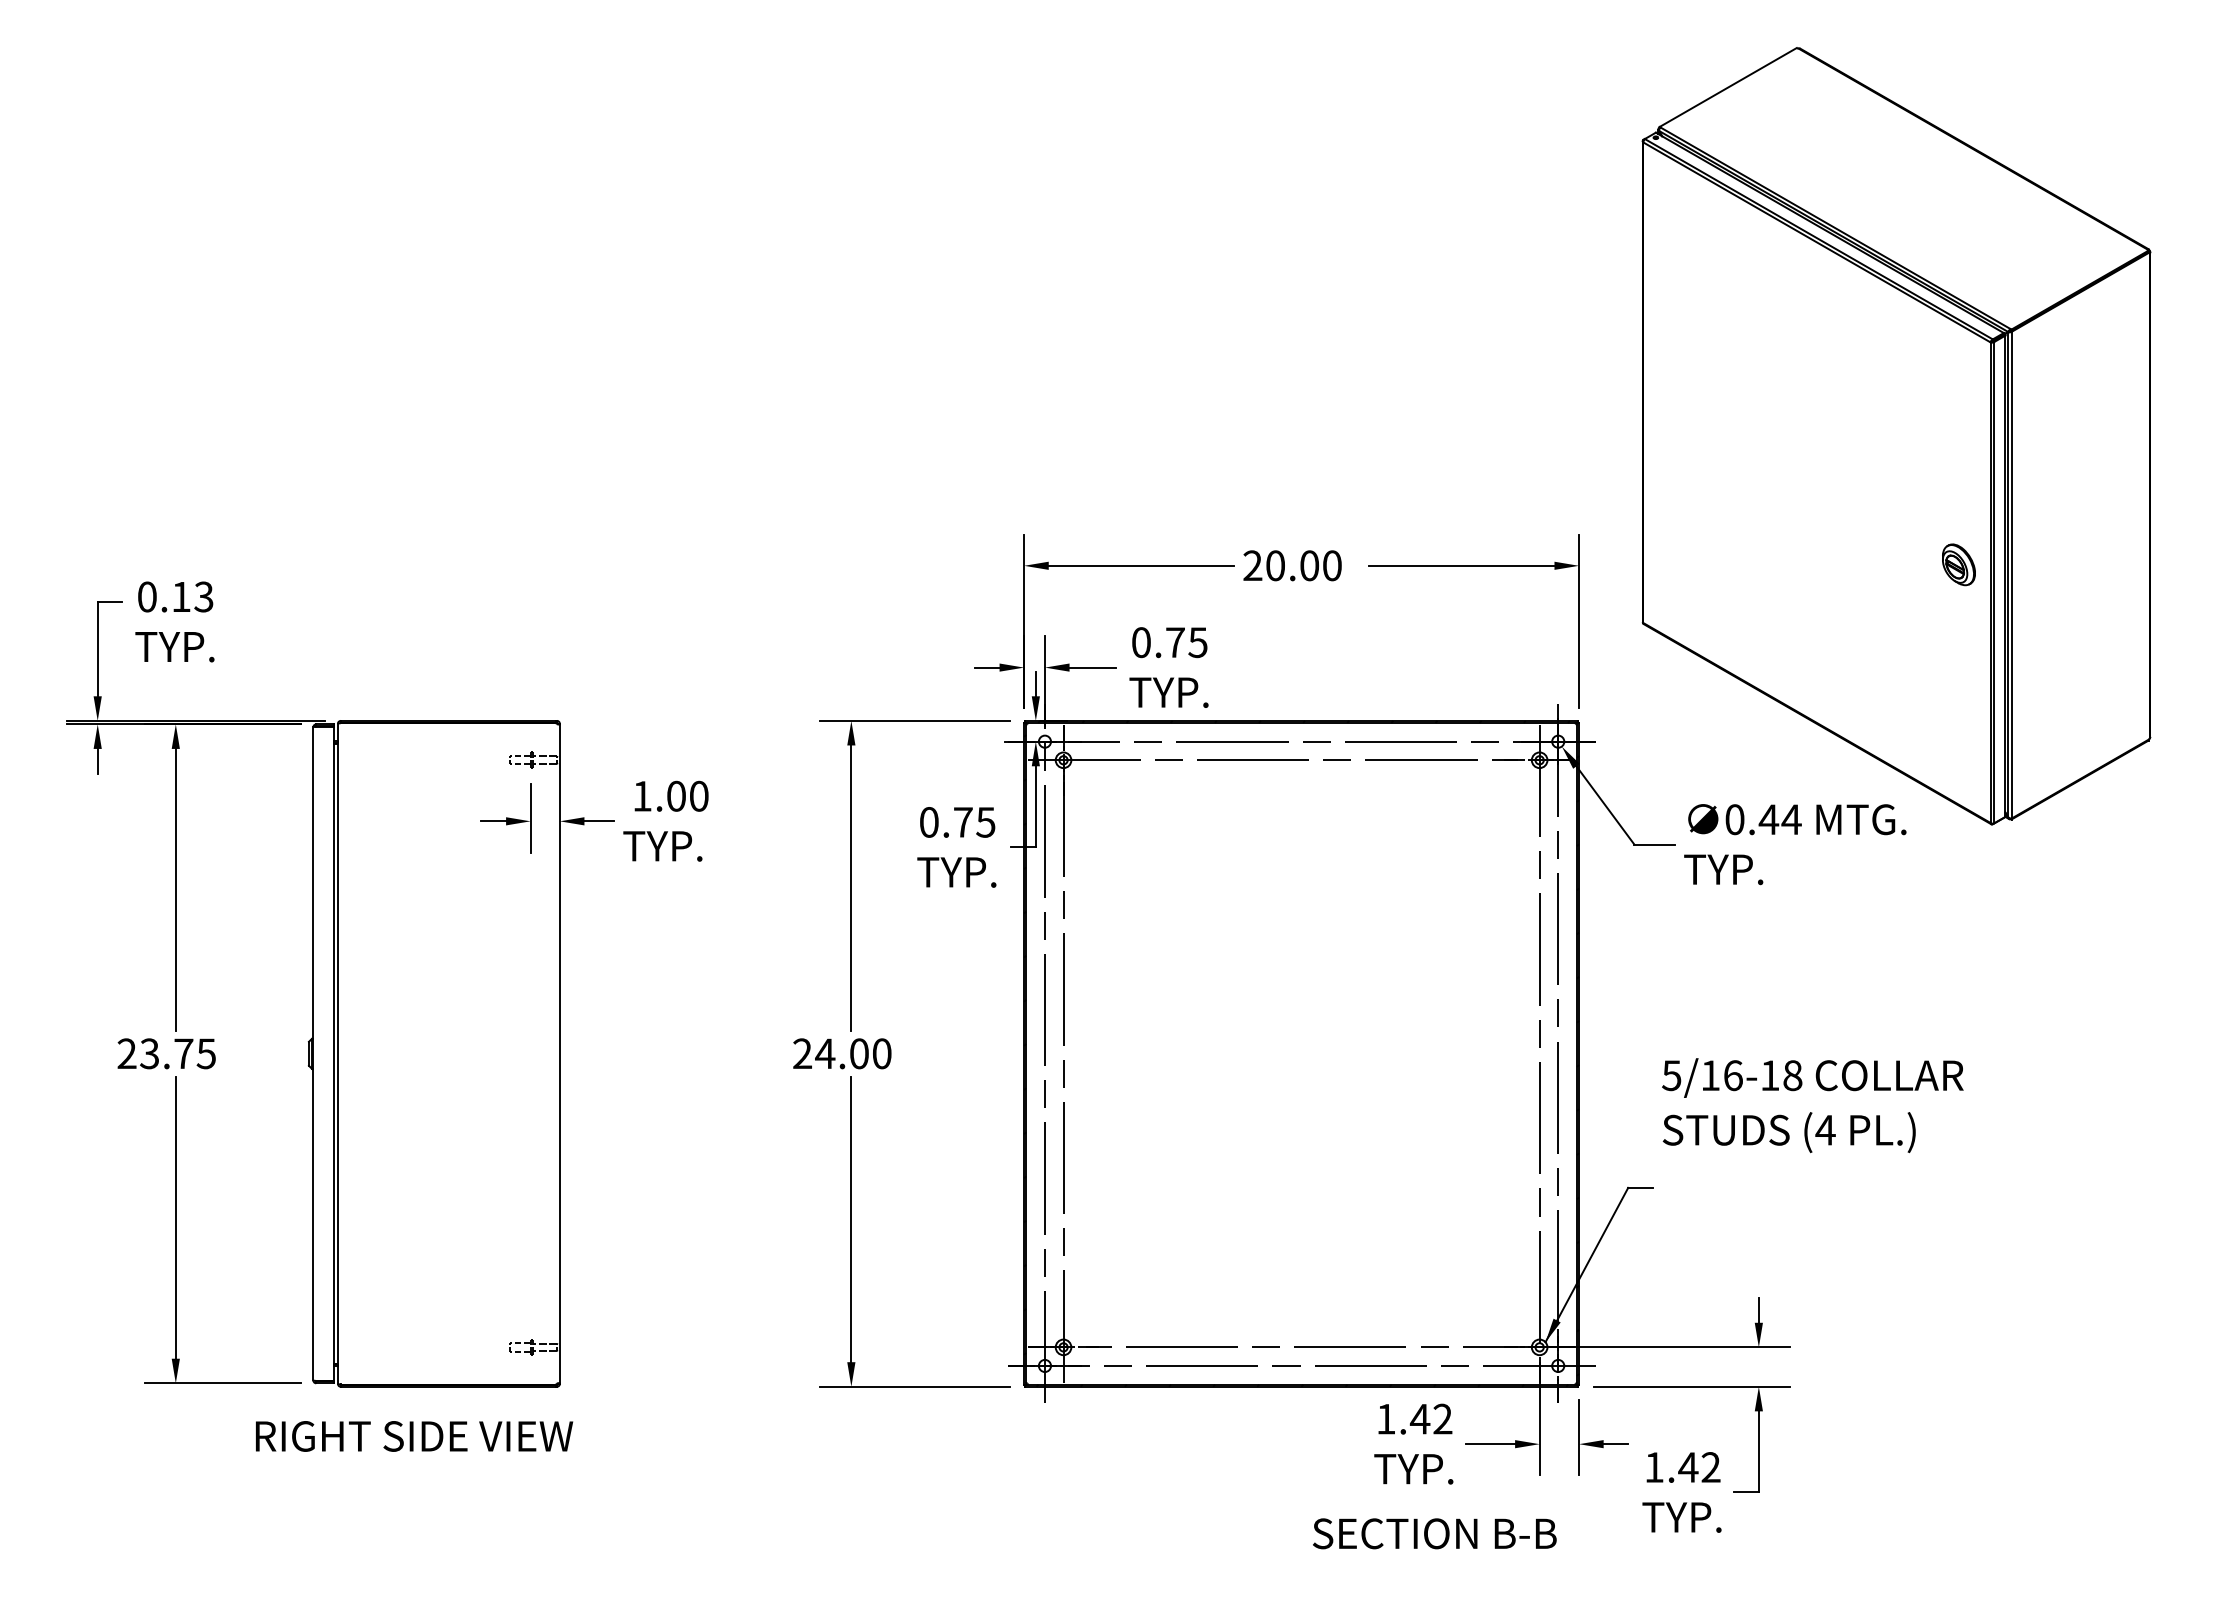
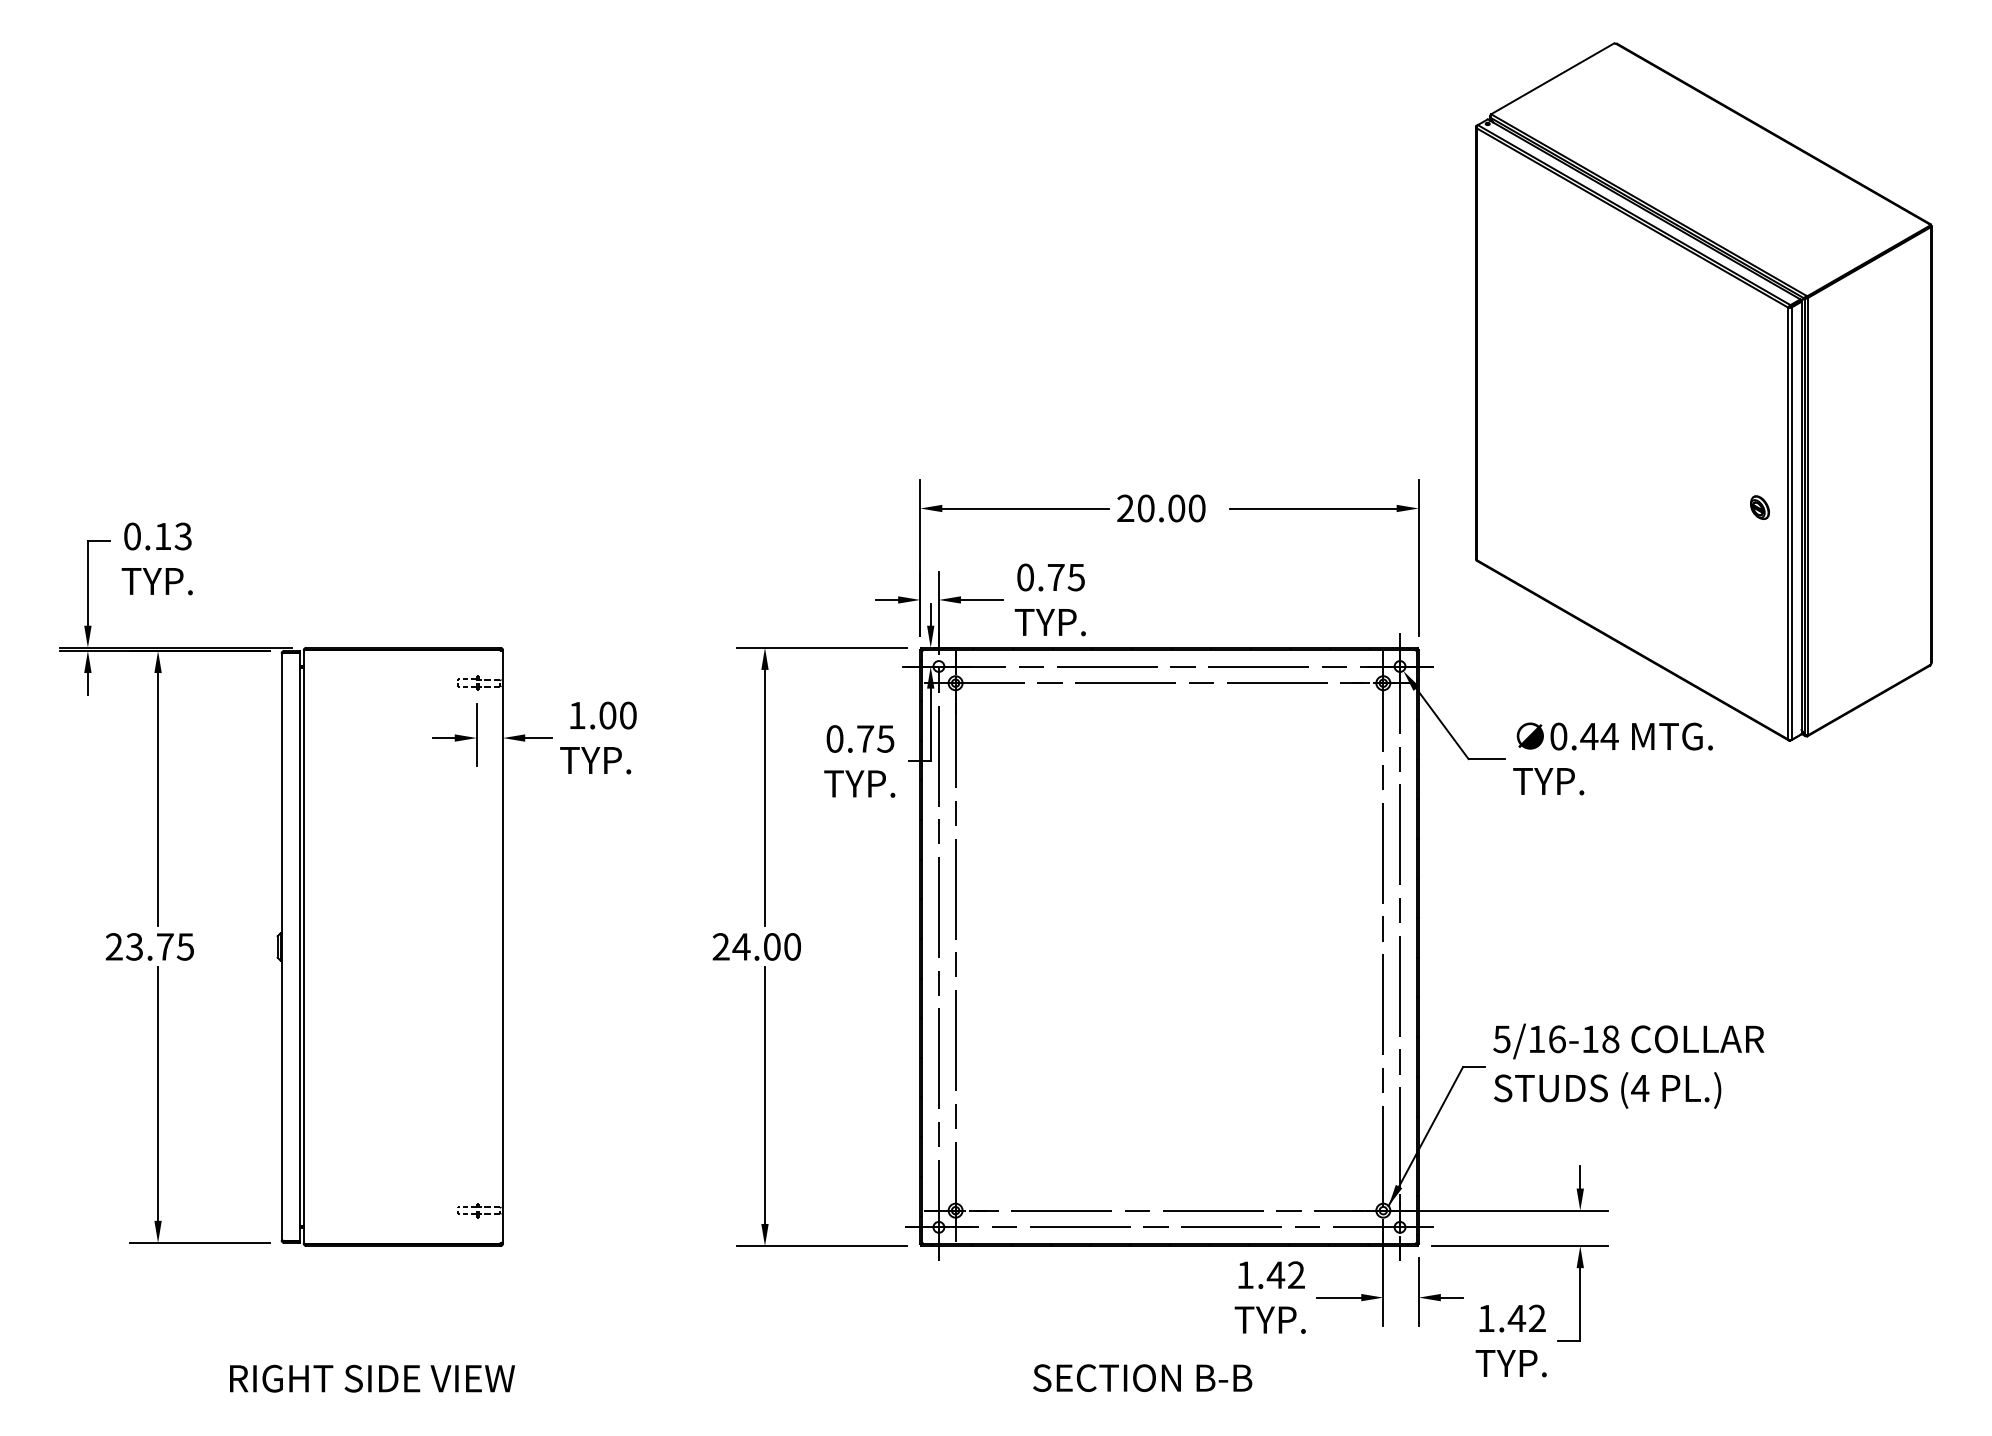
part: (1958, 564) -> (1759, 507), size x0.62
text: (1812, 1105) -> (1628, 1066), moved
text: (414, 1436) -> (372, 1378), moved
text: (1434, 1533) -> (1142, 1377), moved

